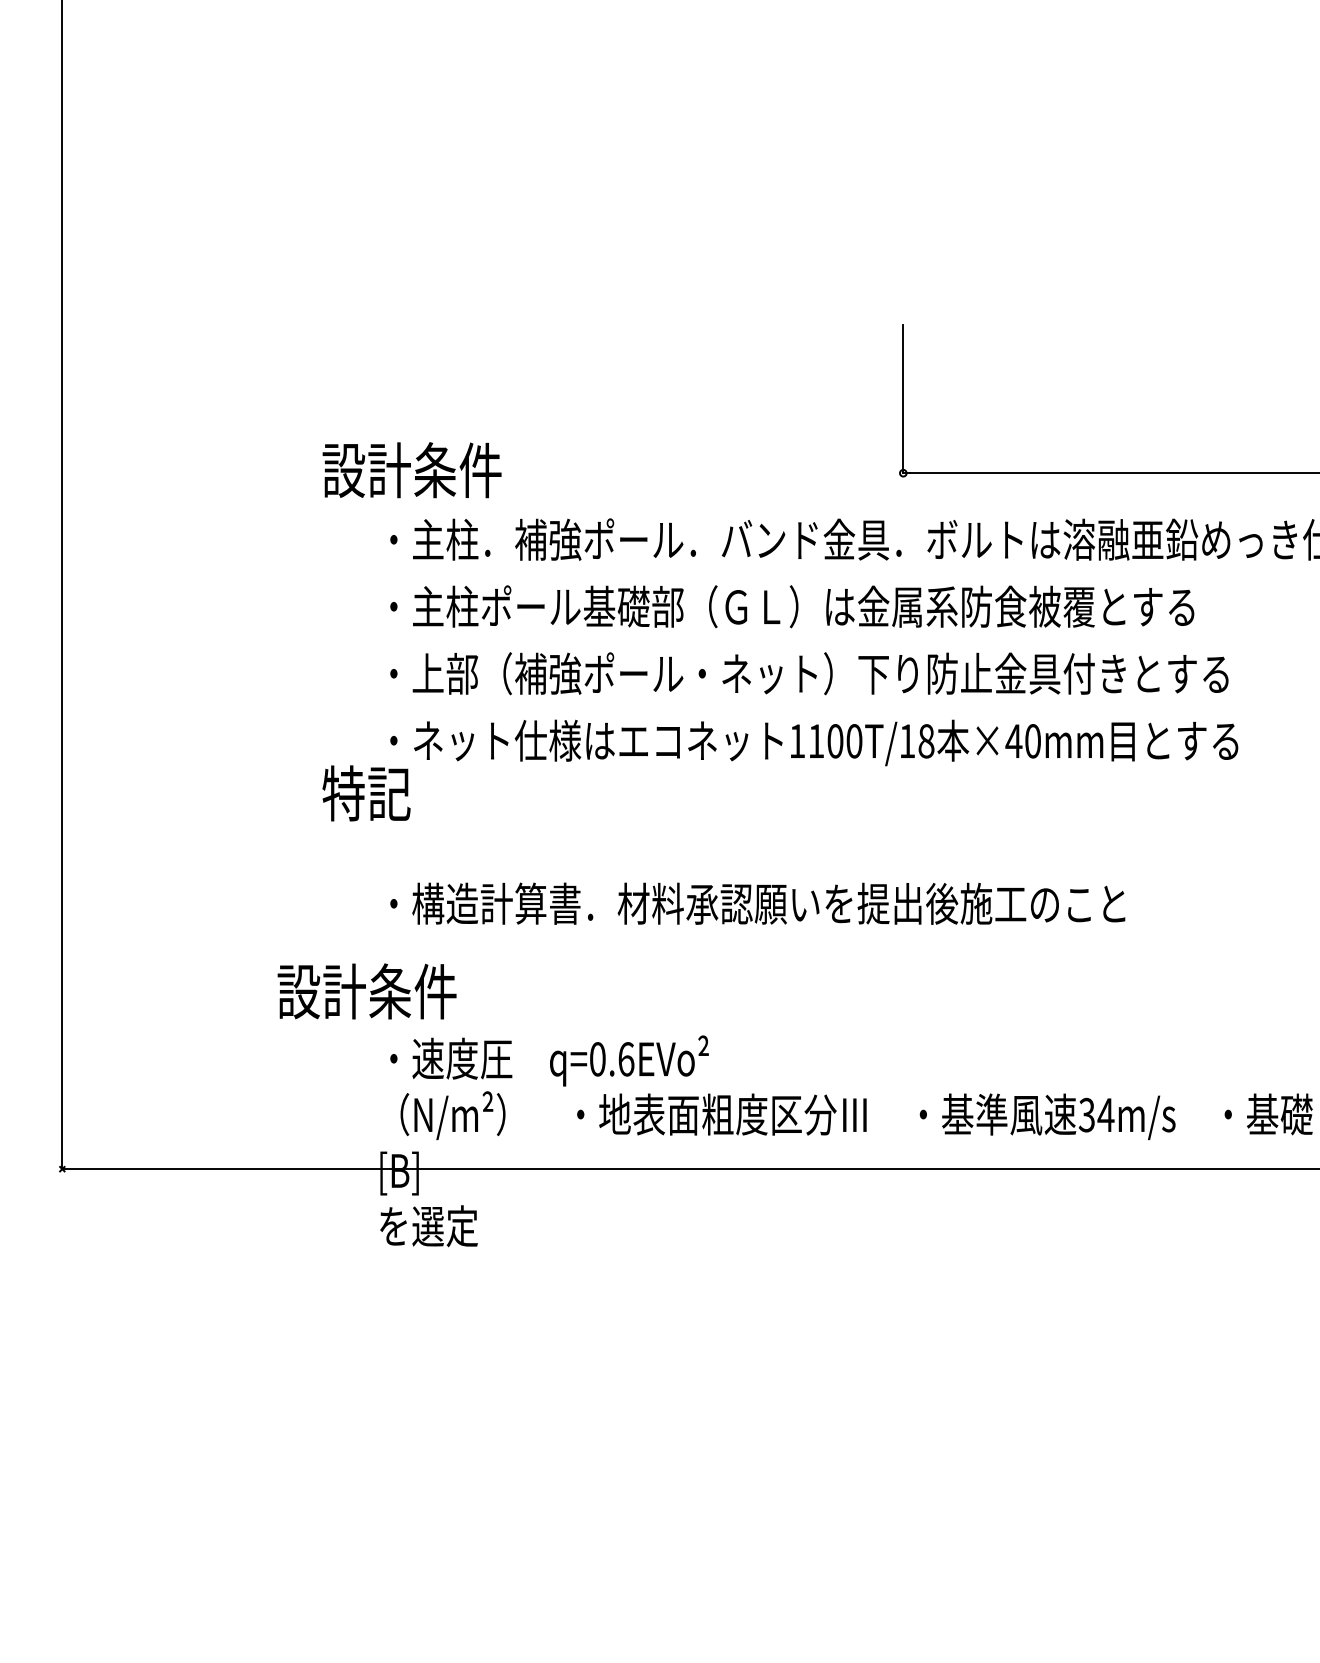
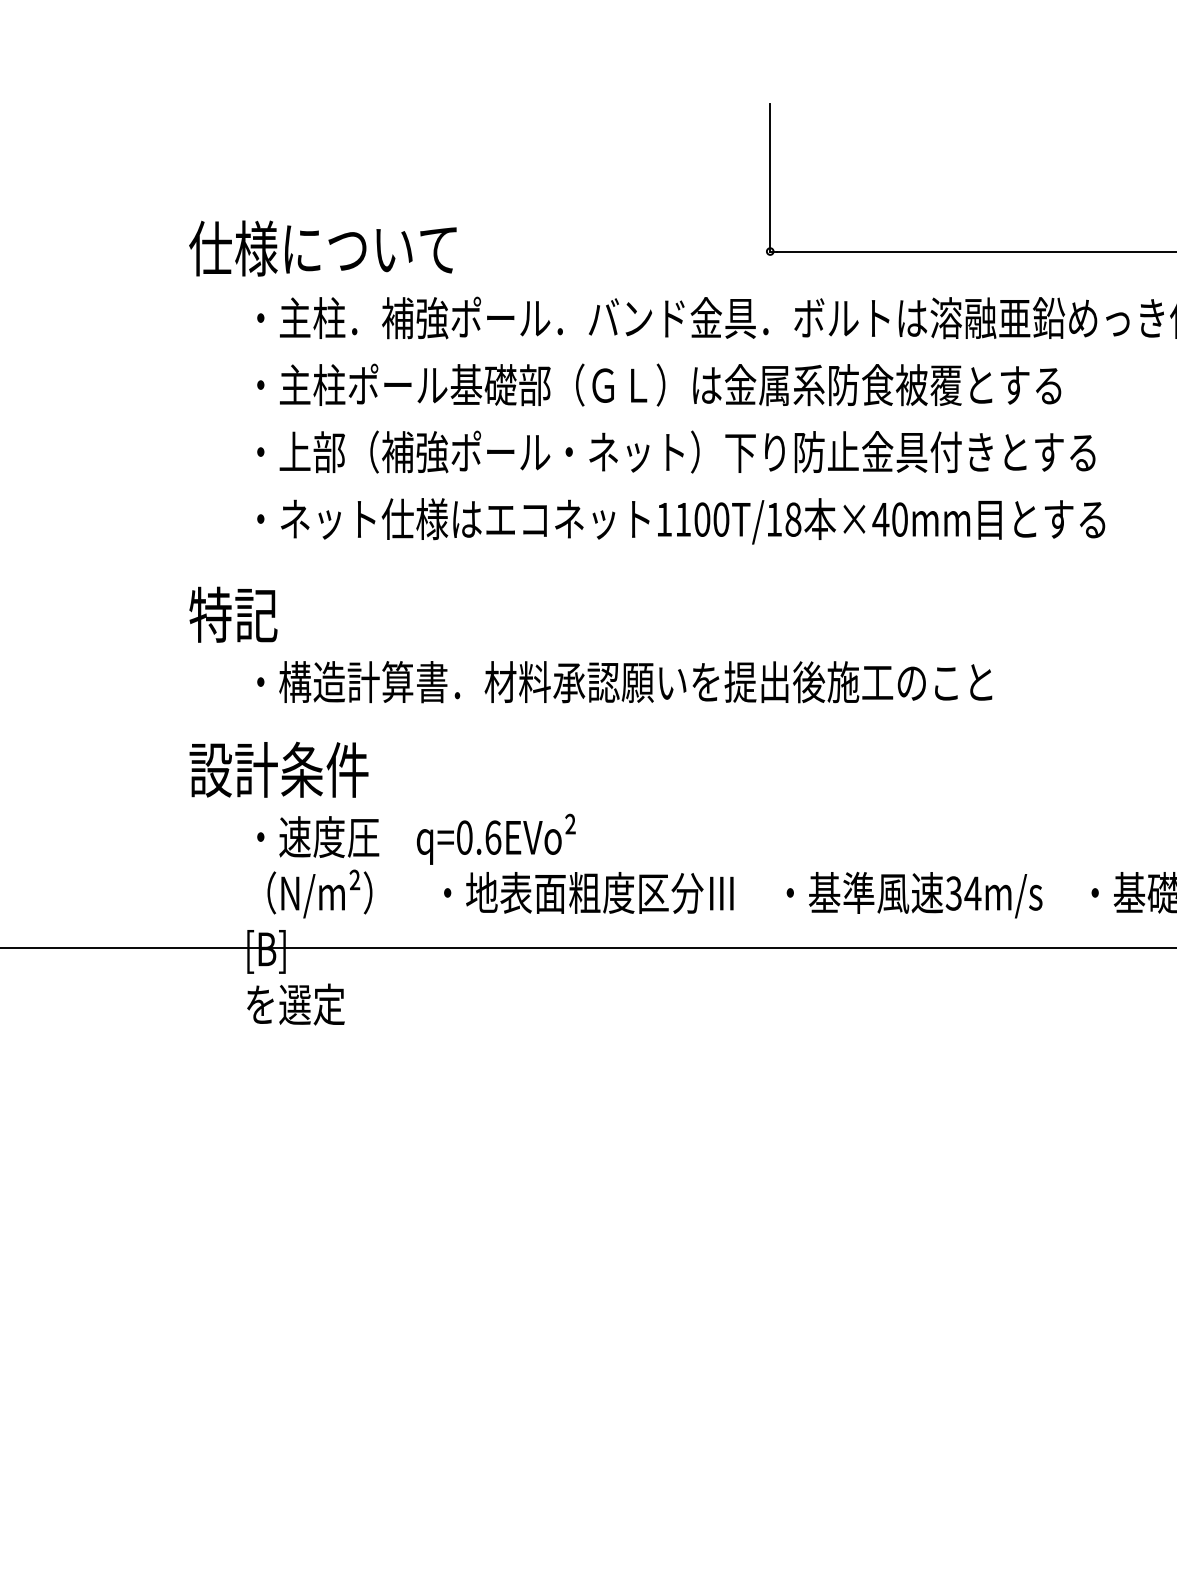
text: (455, 470) -> (322, 248), 設計条件 -> 仕様について
text: (366, 793) -> (233, 614), moved
text: (366, 991) -> (278, 769), moved

